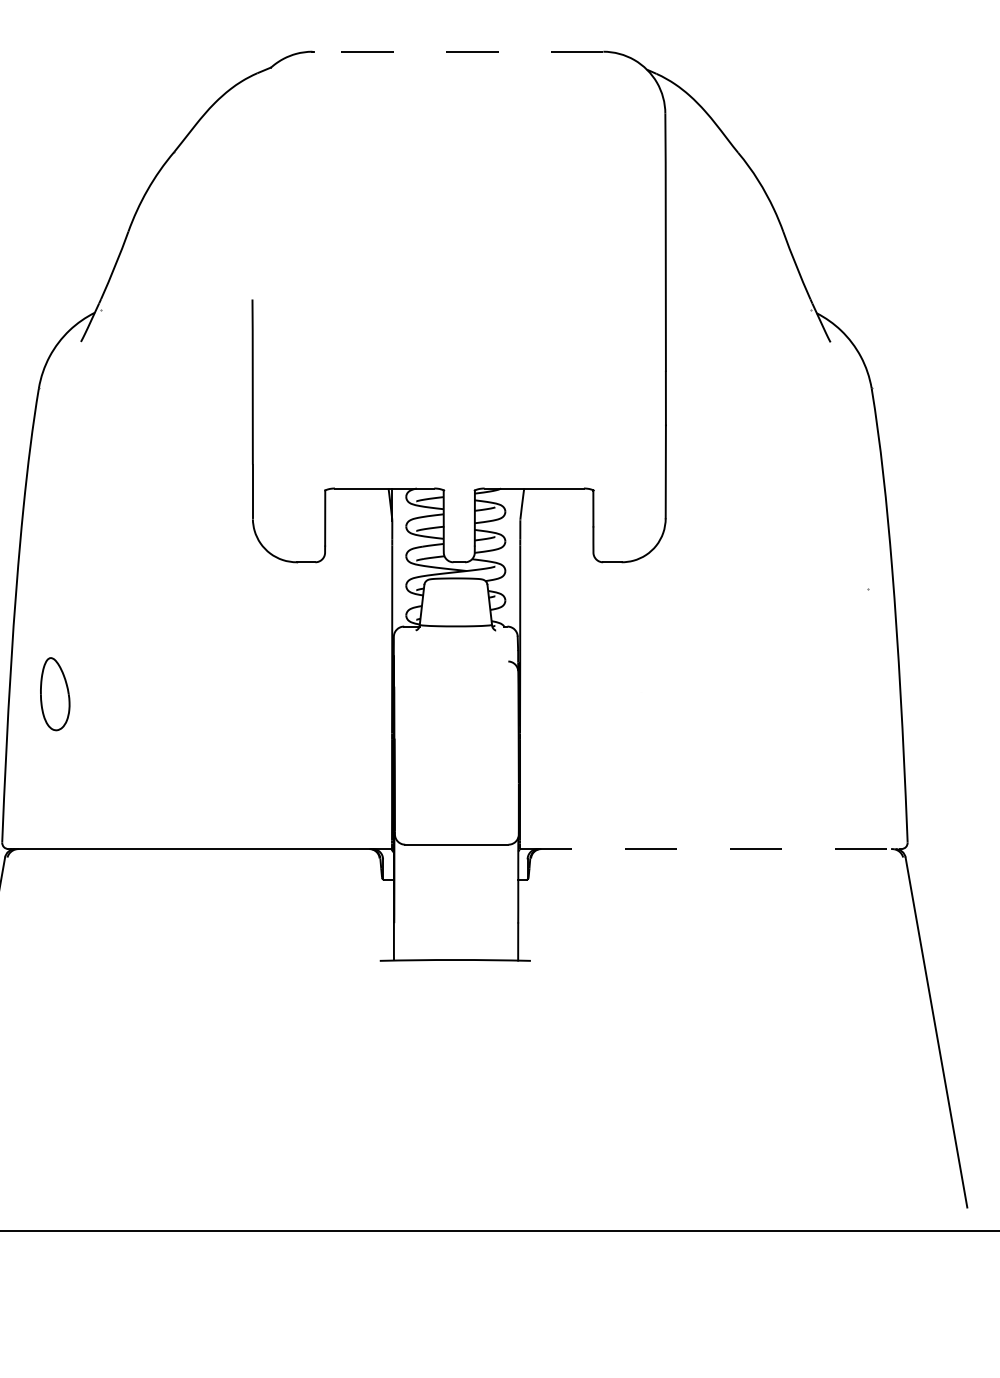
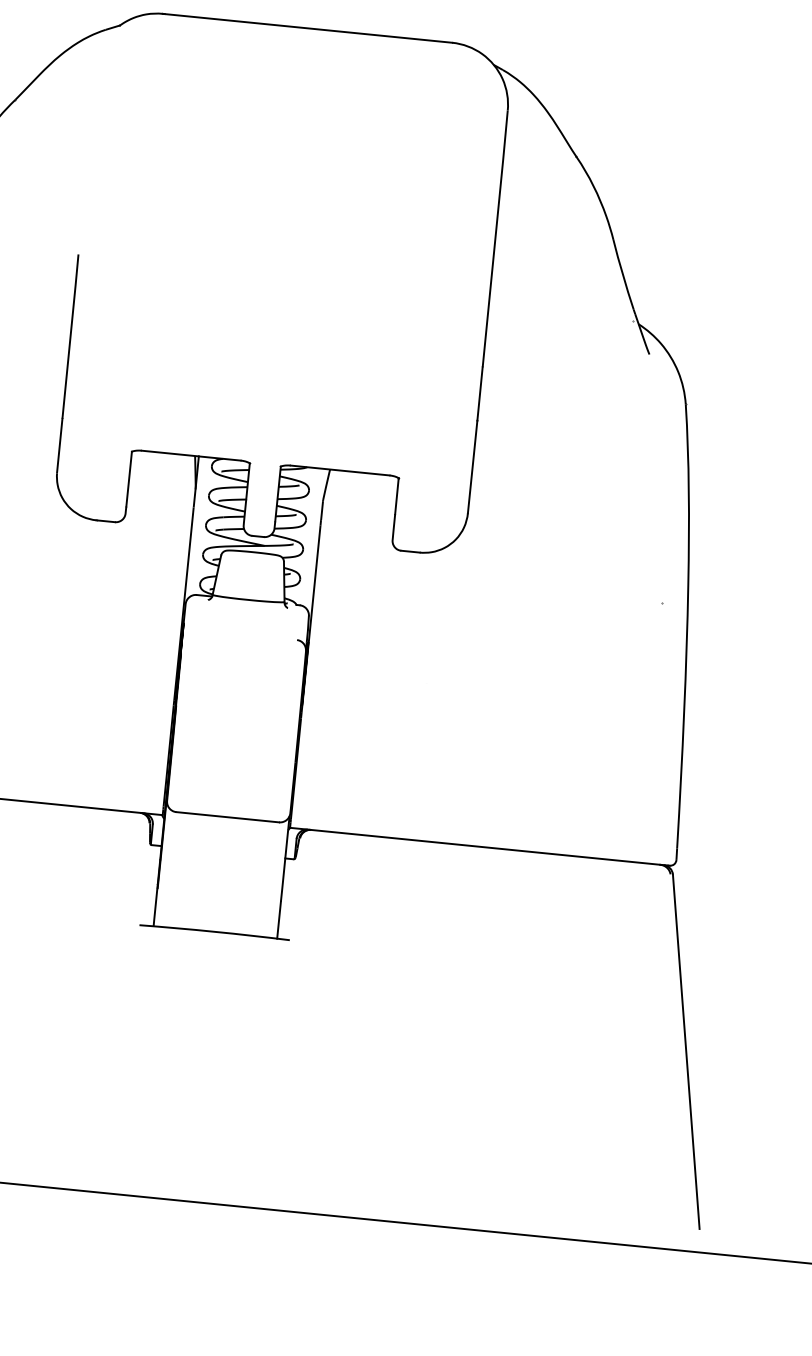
line: (458, 51) -> (308, 28), dashed -> solid
line: (709, 849) -> (478, 847), dashed -> solid

